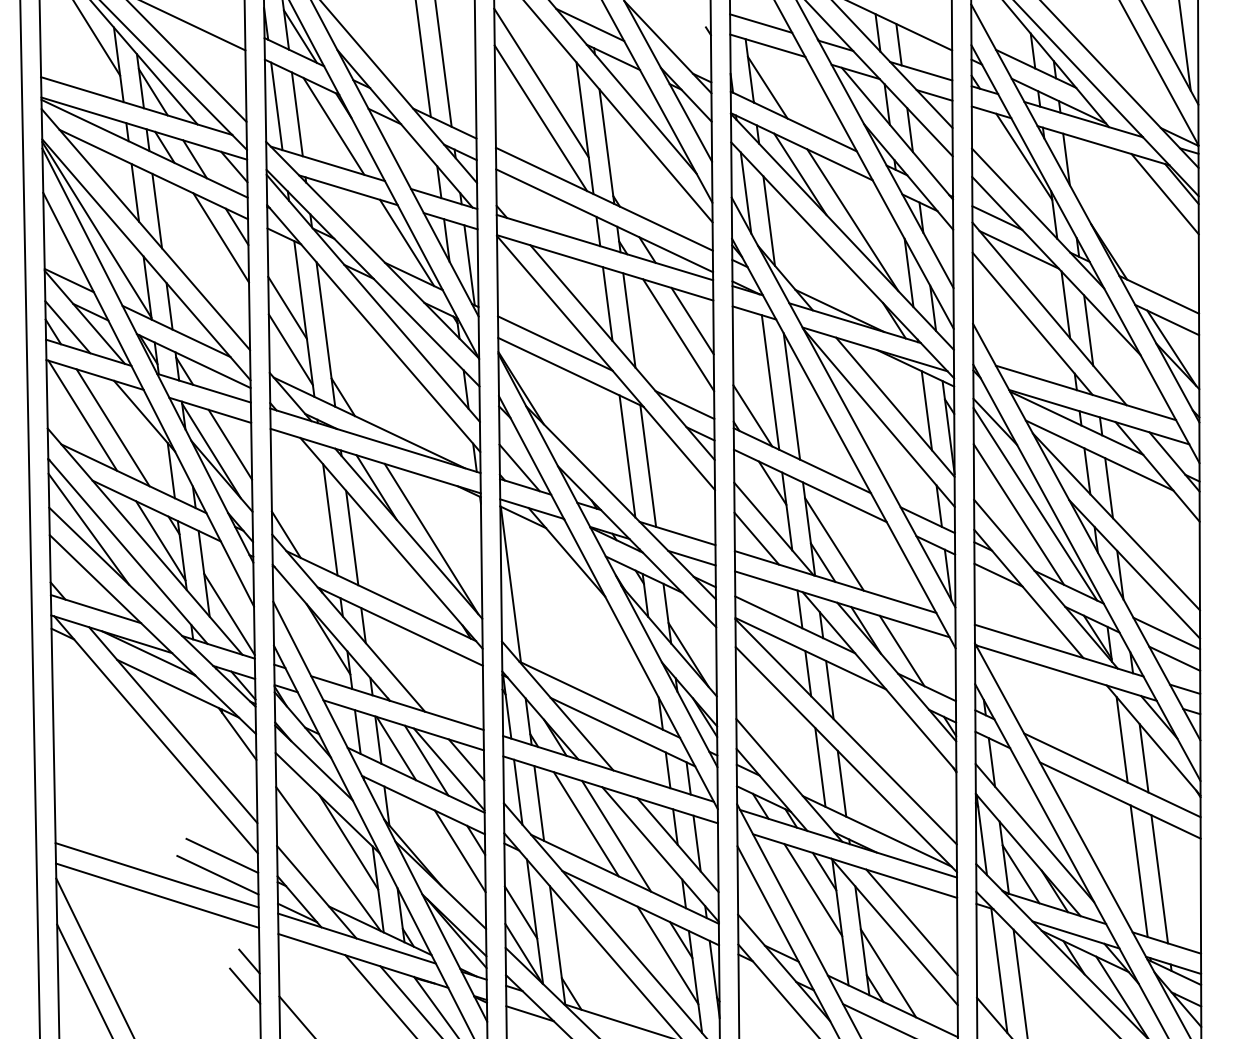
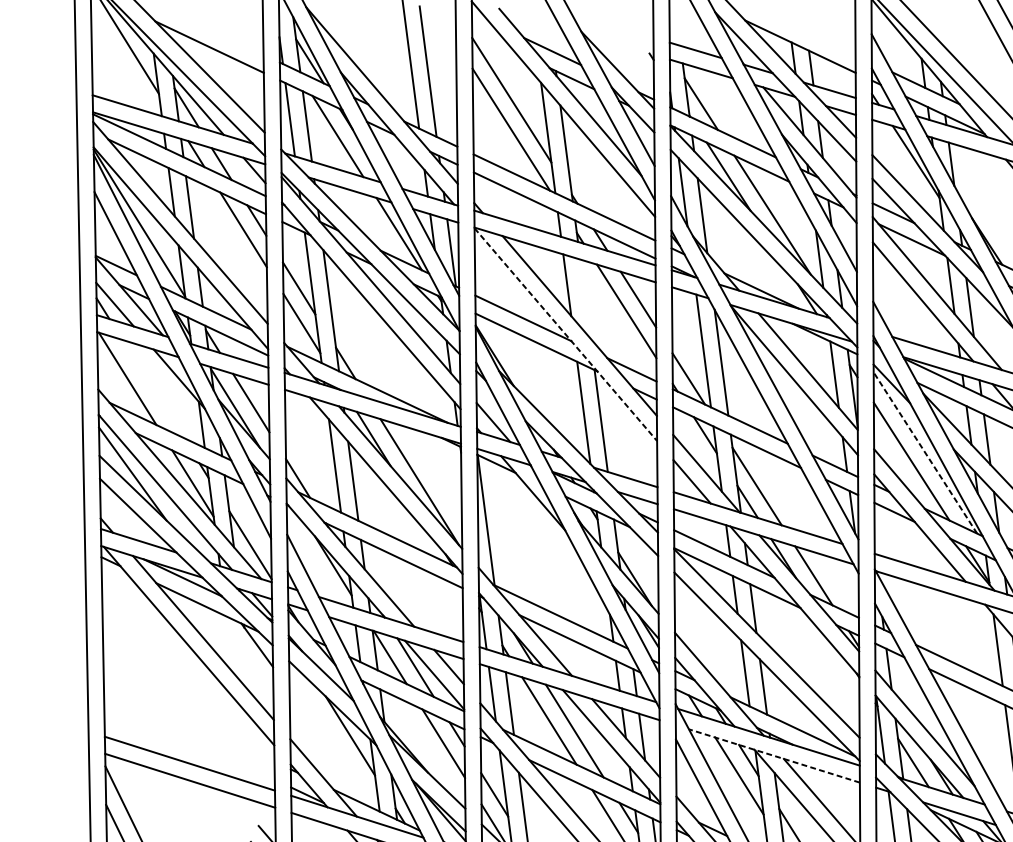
line: (629, 320) -> (585, 299), removed
line: (606, 363) -> (566, 335), solid -> dashed
line: (112, 427) -> (152, 388), removed
line: (1035, 503) -> (925, 452), solid -> dashed
line: (222, 855) -> (244, 747), removed
line: (328, 859) -> (333, 750), removed
line: (855, 866) -> (774, 756), solid -> dashed
line: (217, 874) -> (240, 763), removed

